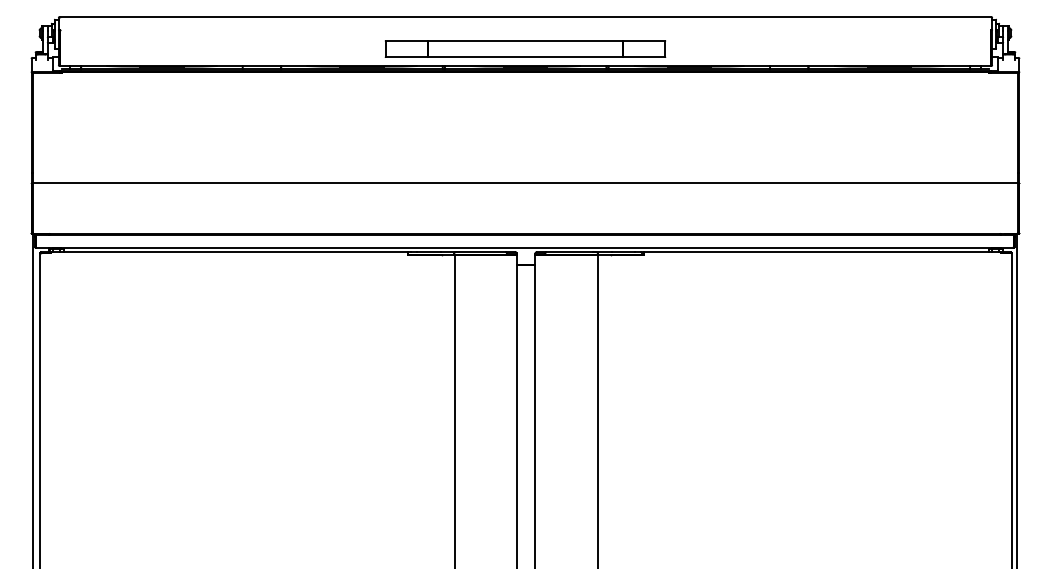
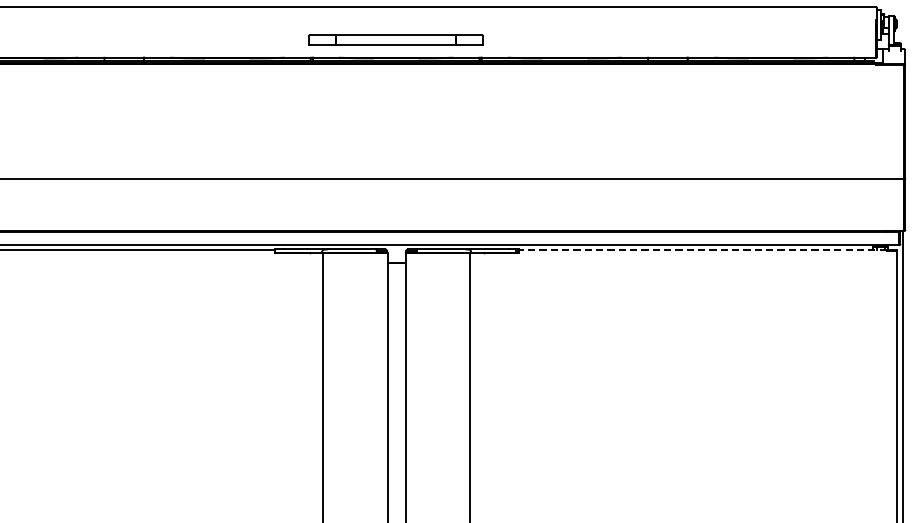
part: (525, 48) -> (396, 39), size x0.6
line: (822, 252) -> (702, 250), solid -> dashed

